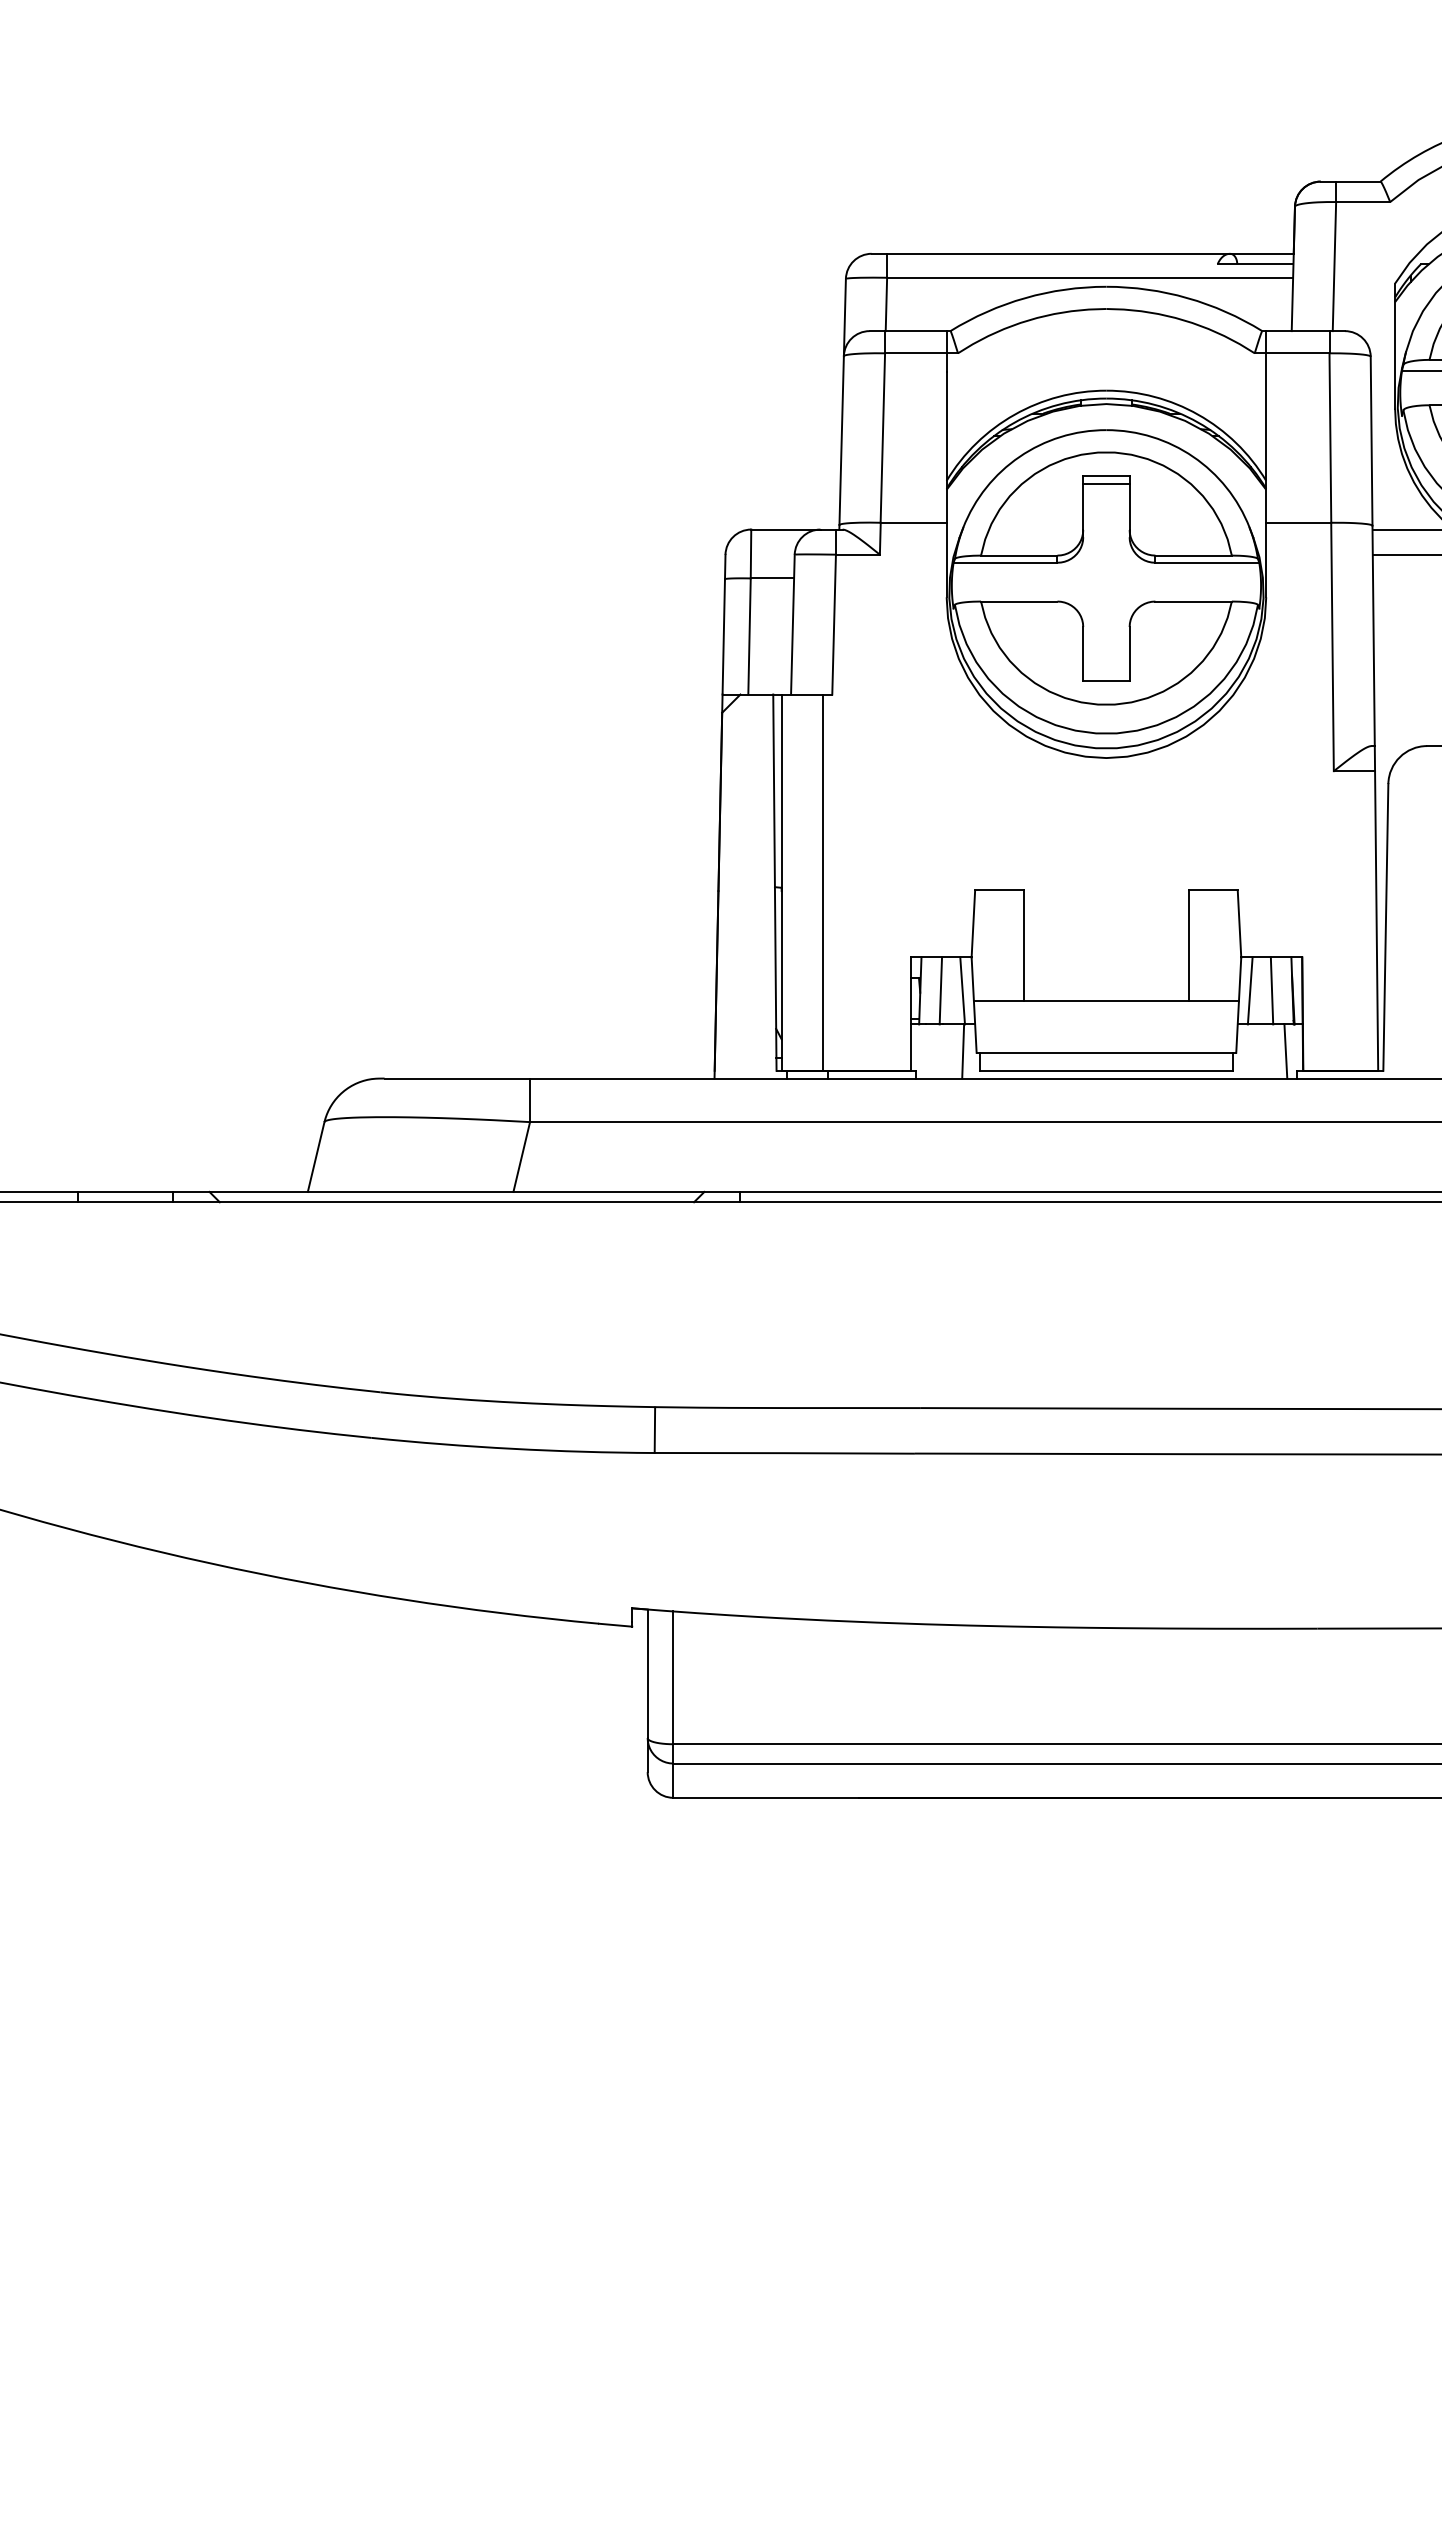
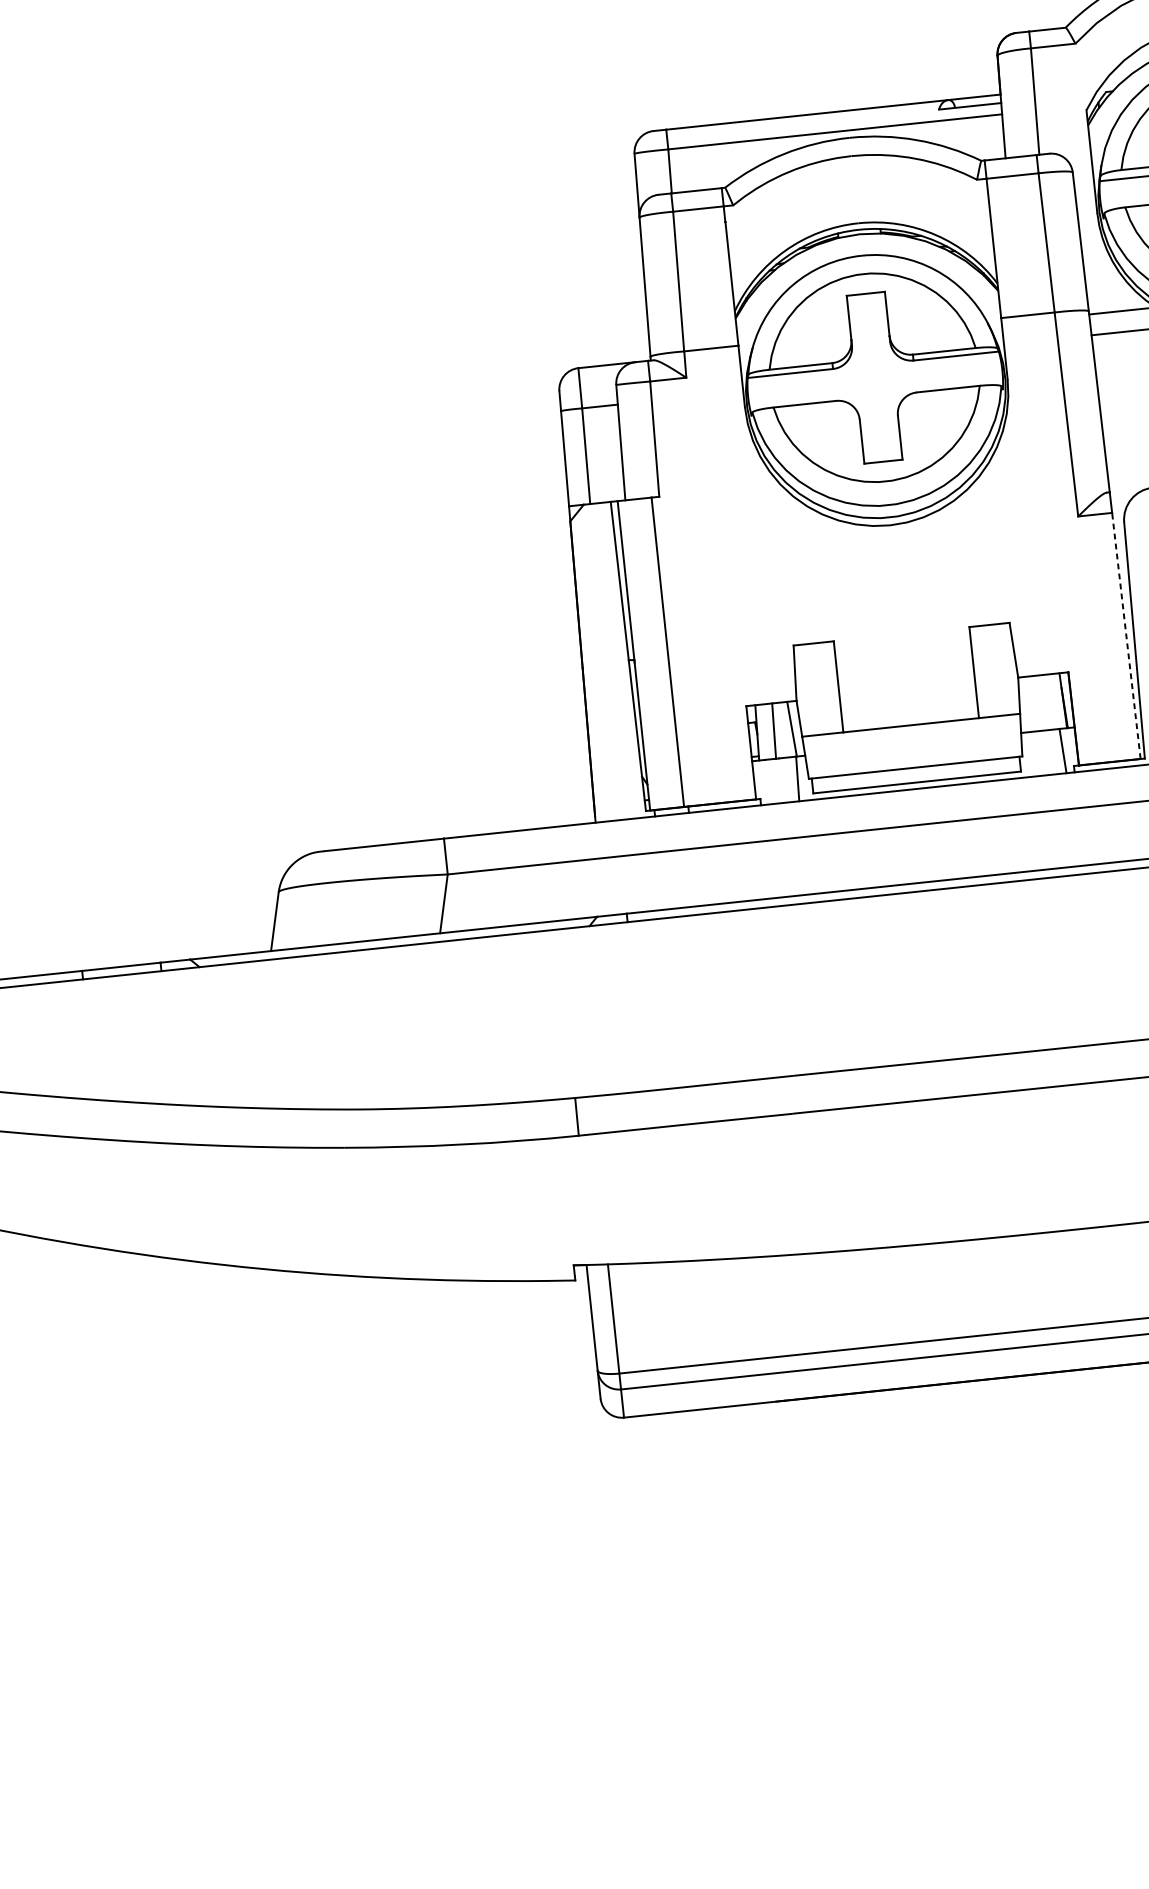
line: (1106, 483) -> (866, 299), removed
line: (1376, 921) -> (1126, 636), solid -> dashed
line: (1249, 990) -> (1027, 704), removed
line: (1271, 990) -> (1045, 702), removed

